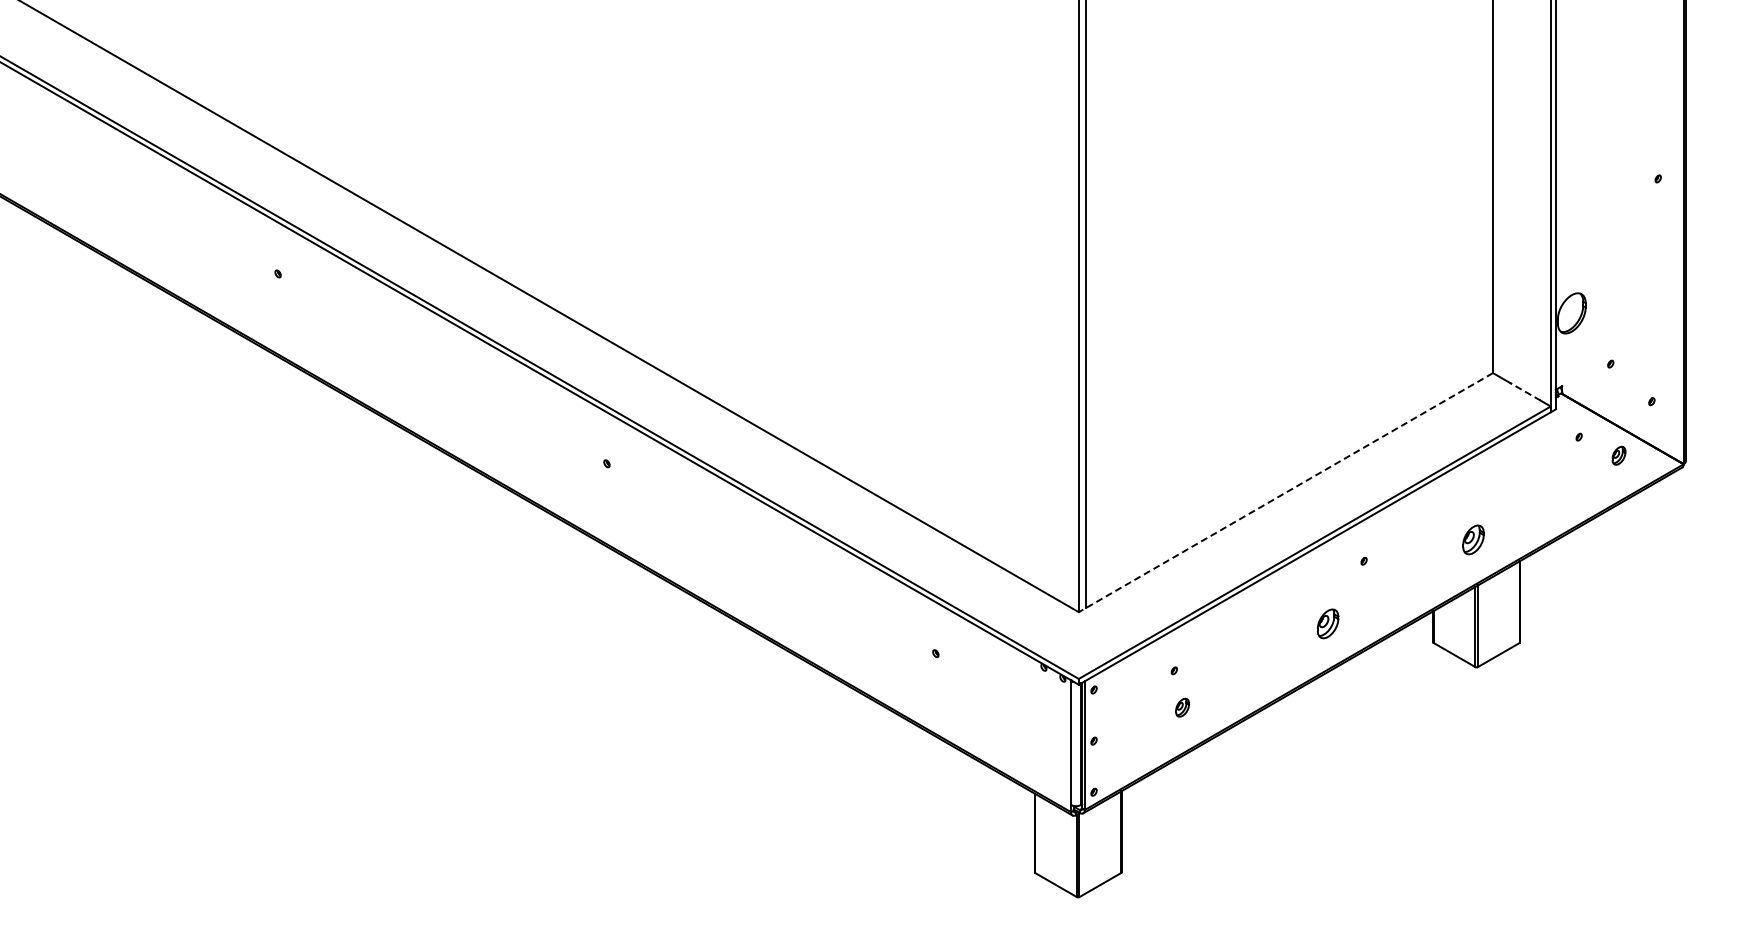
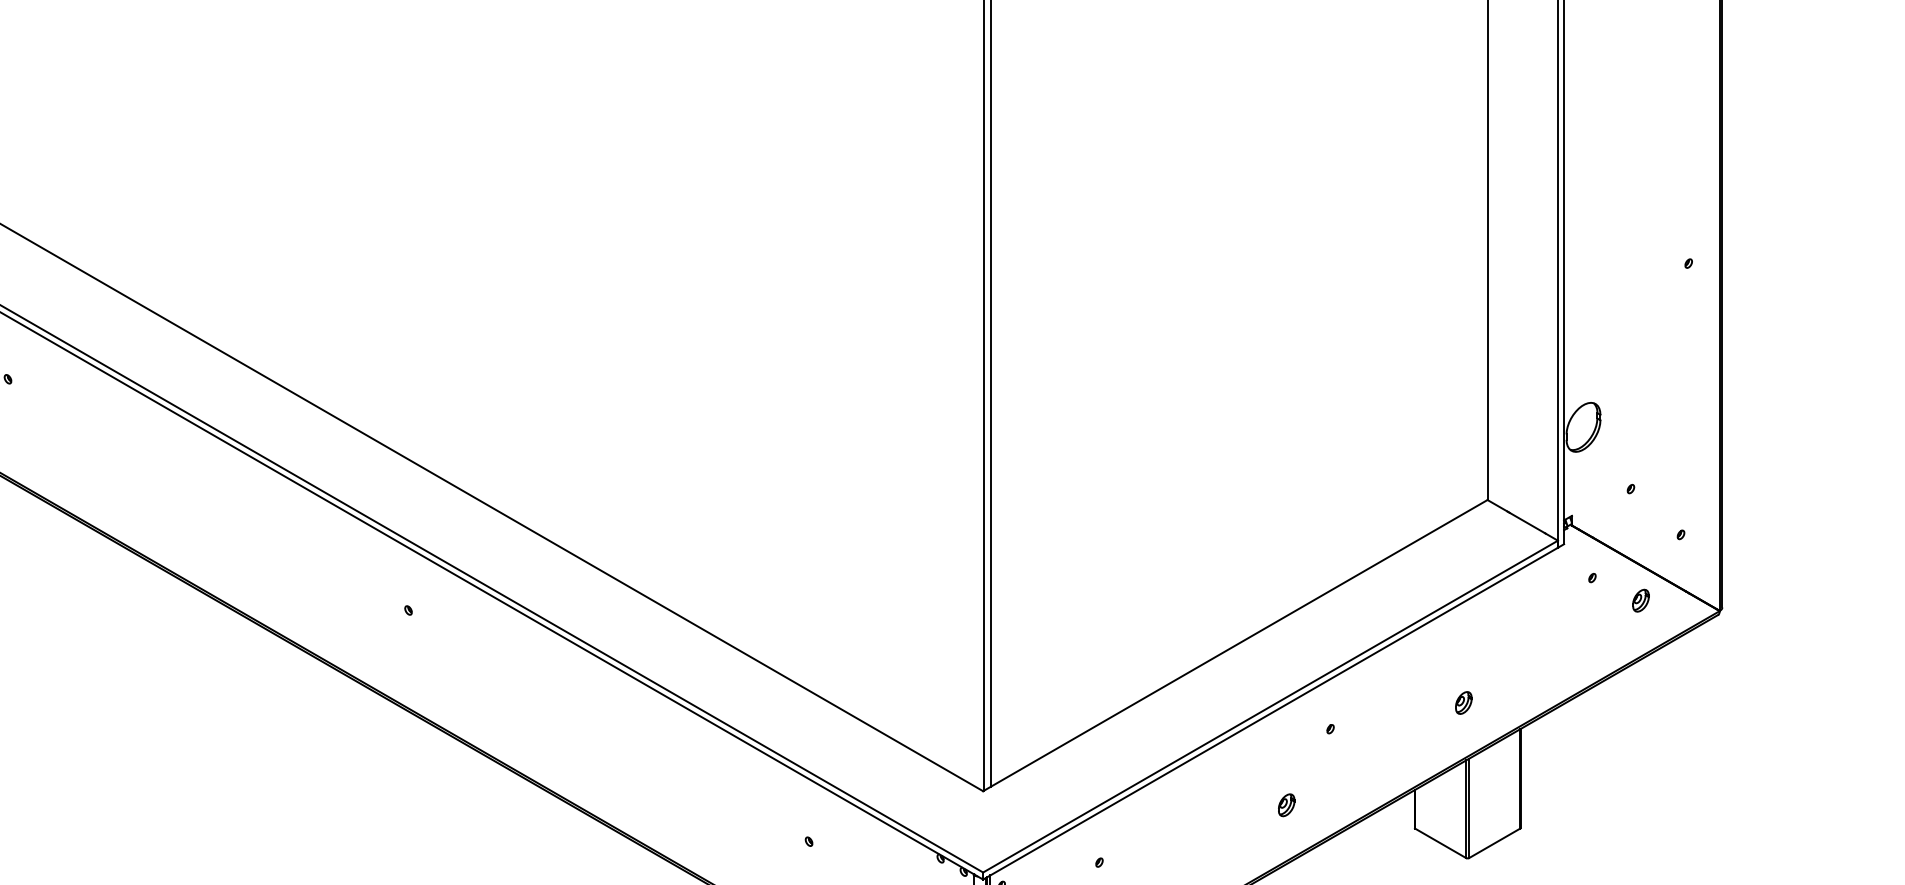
line: (1524, 391) -> (1525, 522), dashed -> solid
line: (1285, 492) -> (1234, 645), dashed -> solid
part: (1473, 539) -> (1463, 702), size x0.62
part: (1327, 623) -> (1285, 804), size x0.62

